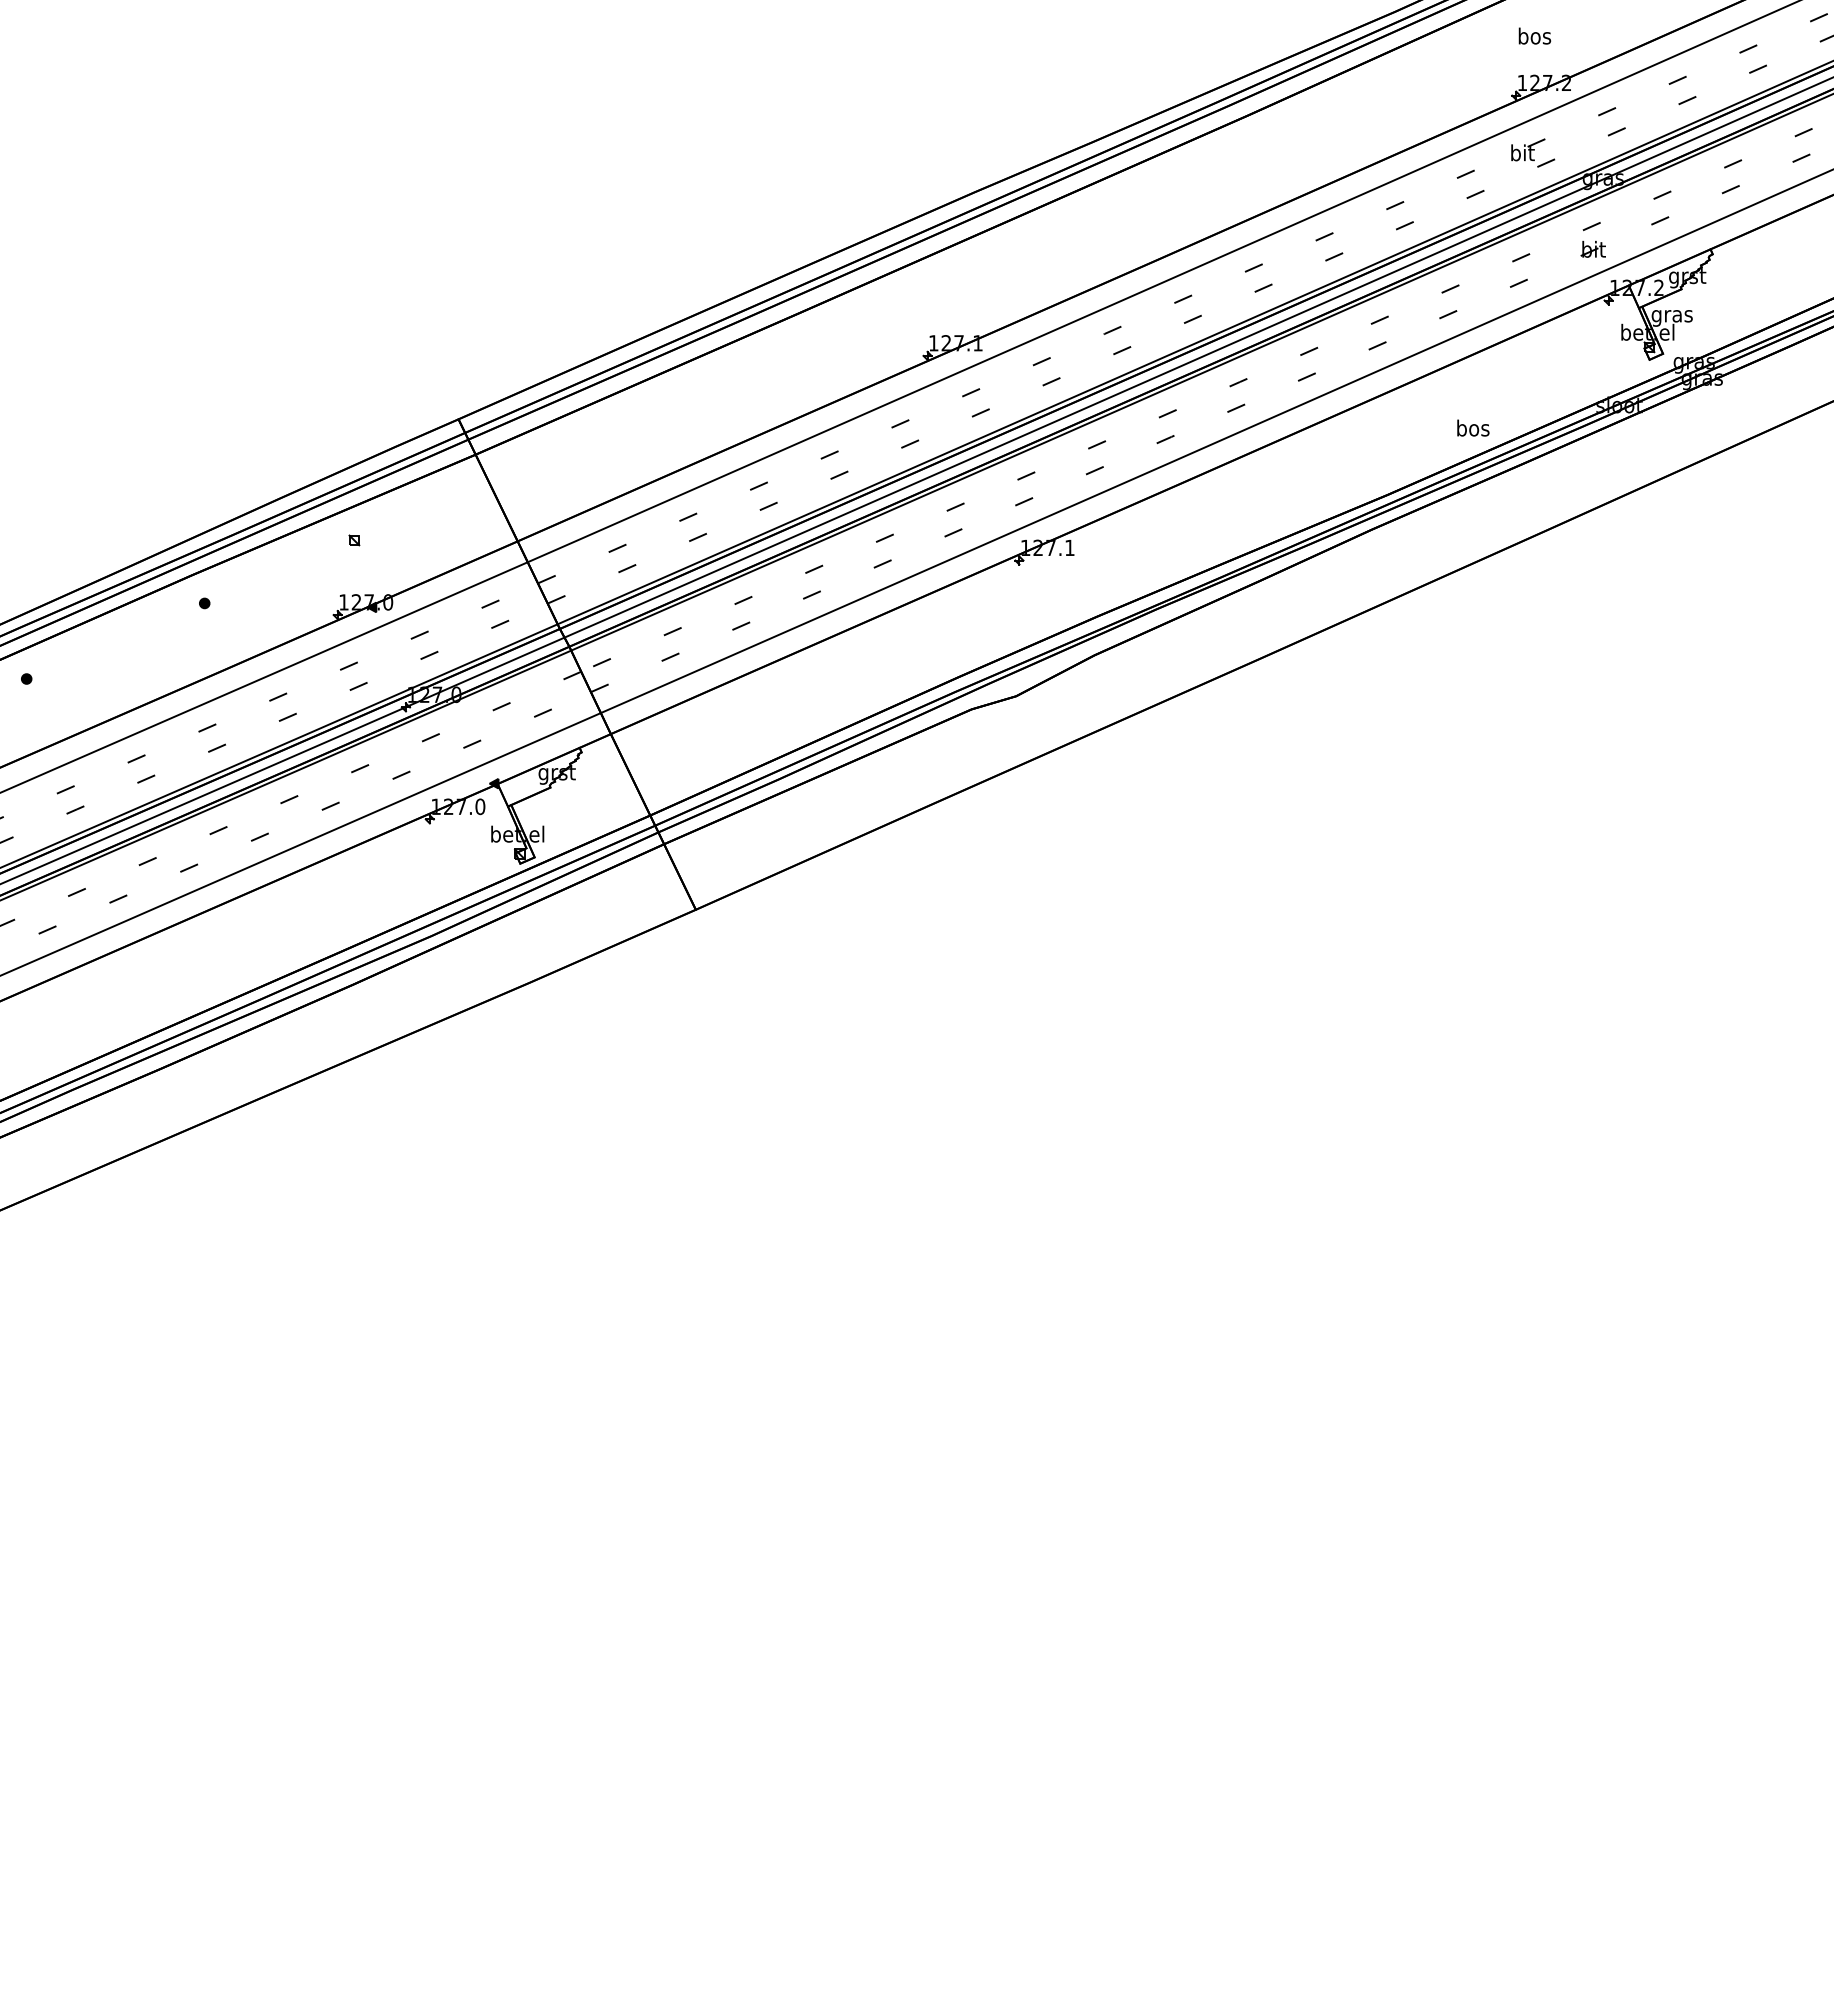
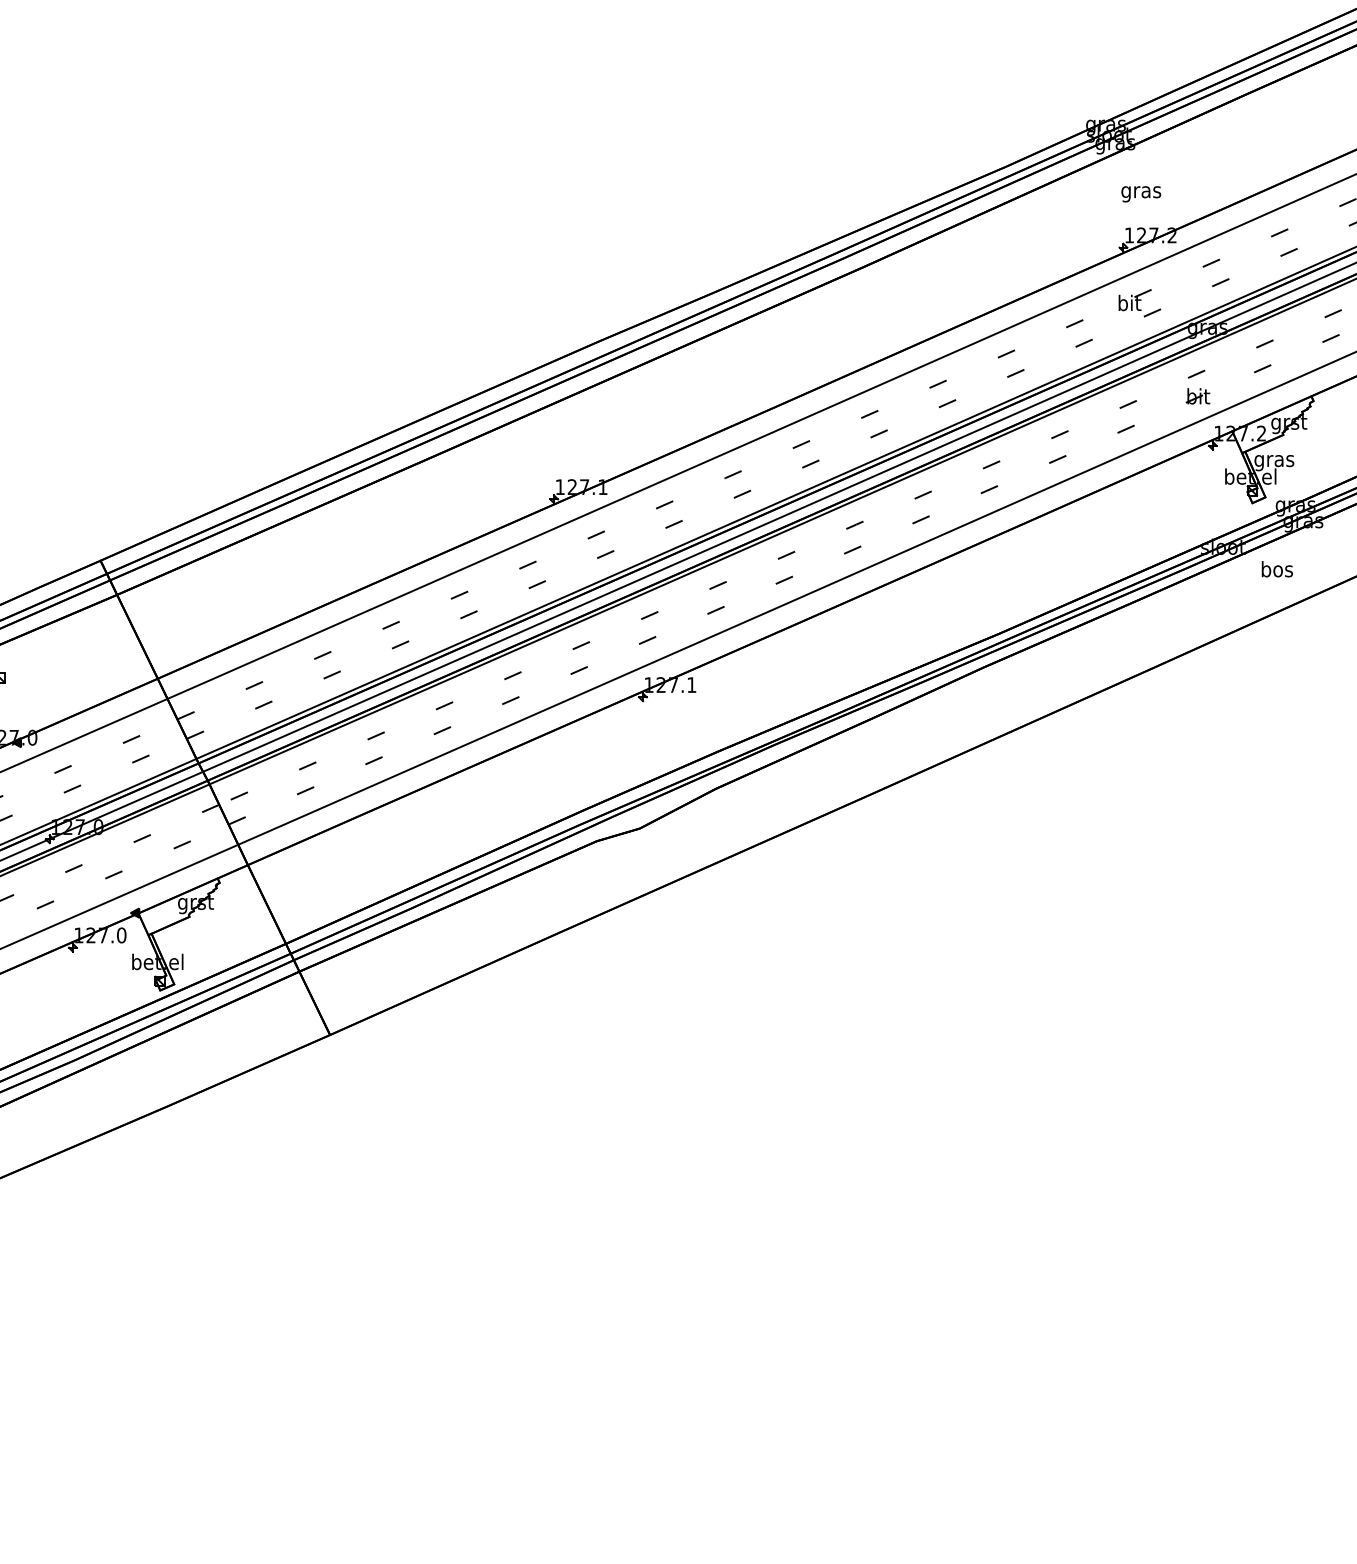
text: (1534, 37) -> (1141, 191), bos -> gras
text: (1473, 427) -> (1277, 568), moved

